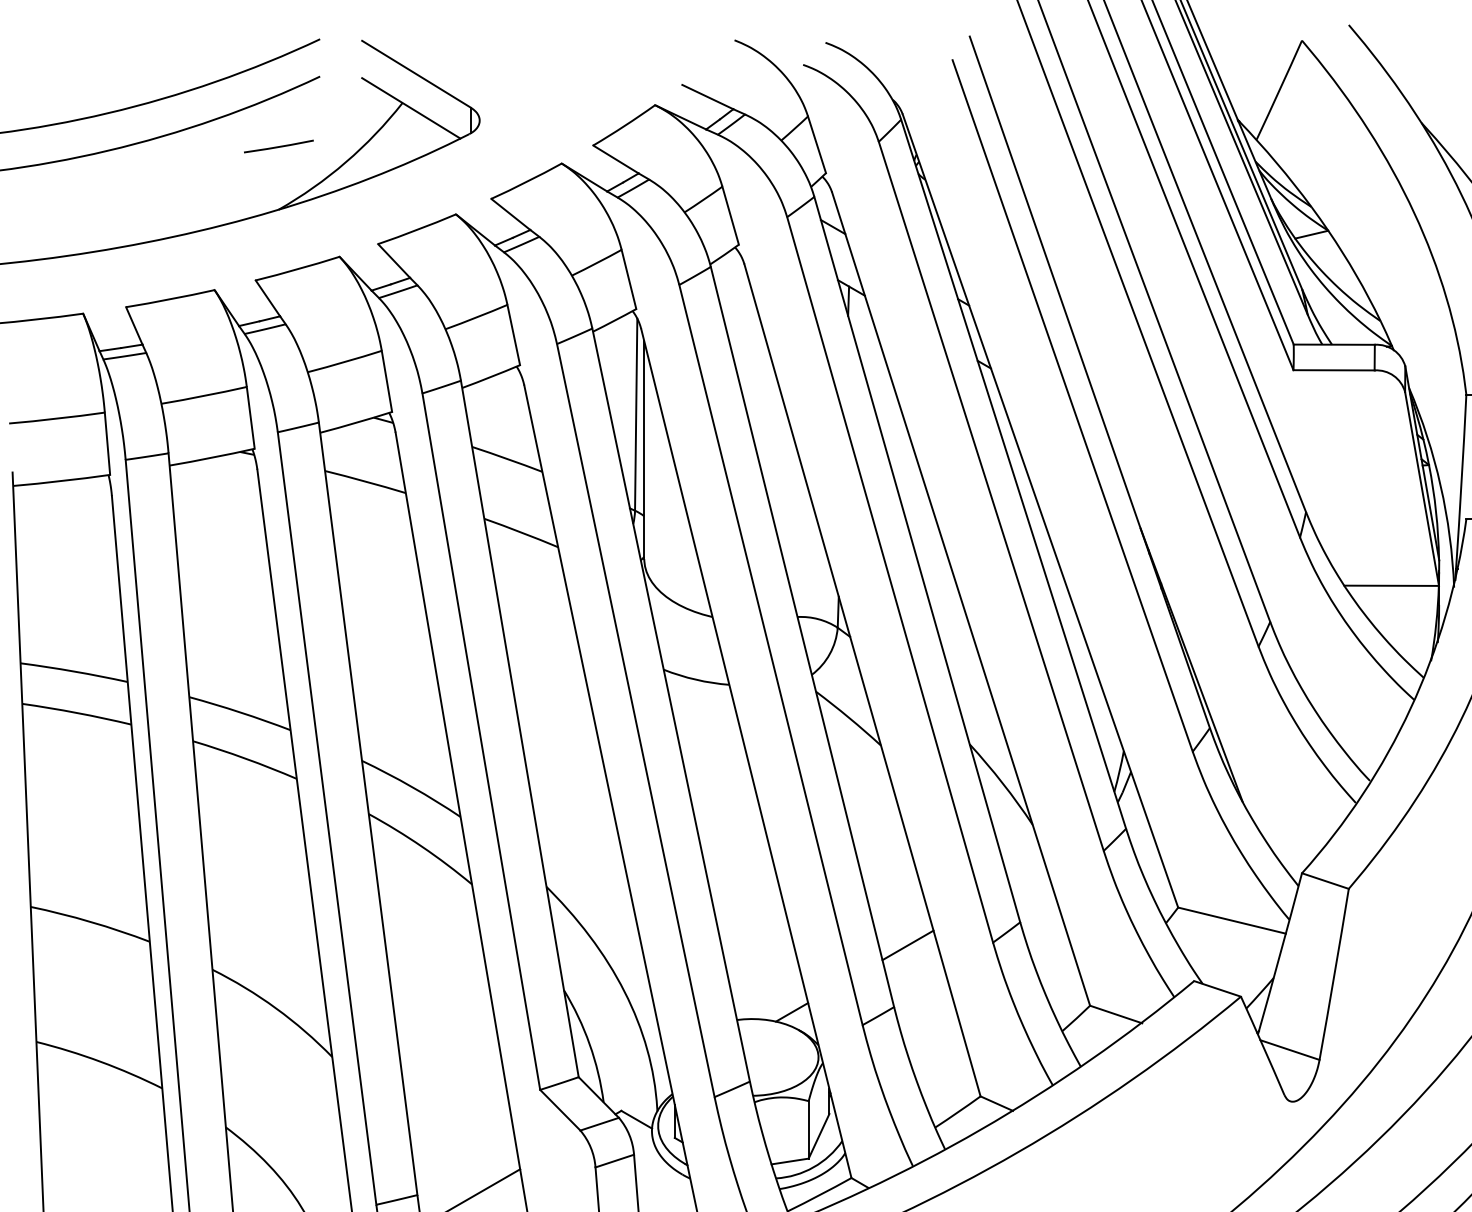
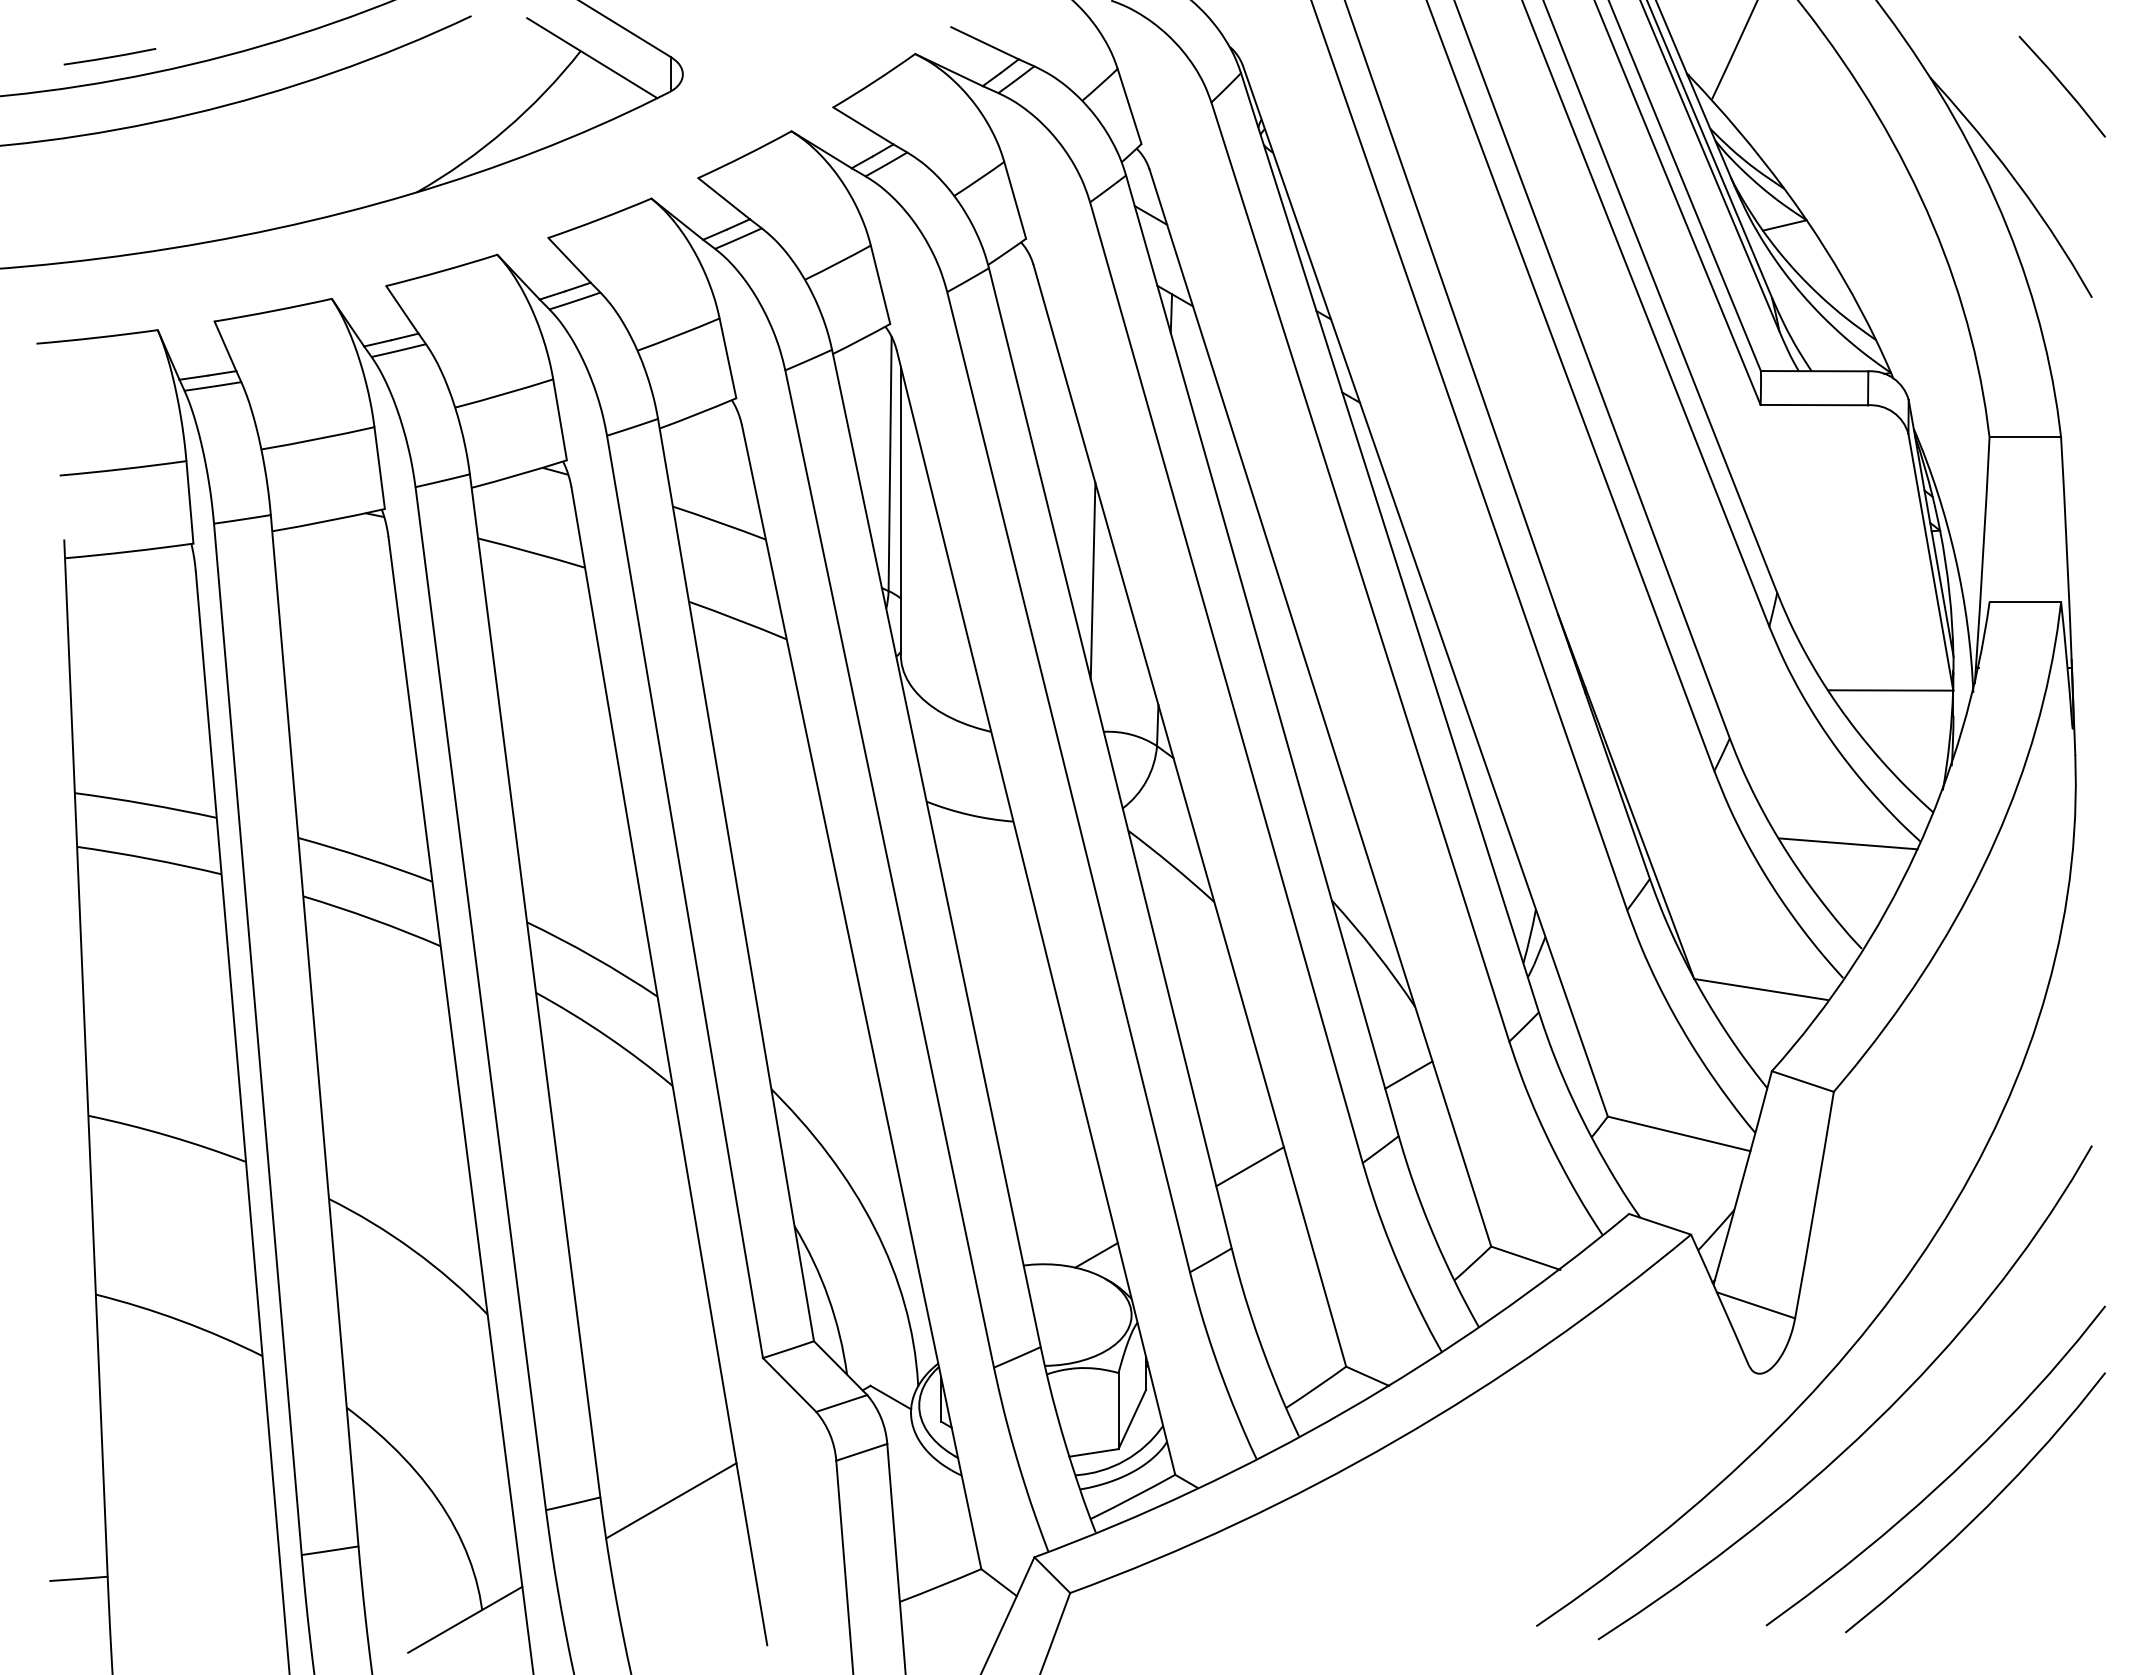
line: (278, 146) -> (109, 56), moved
line: (789, 502) -> (1092, 580), added
line: (1359, 701) -> (1847, 843), added
line: (1293, 811) -> (1760, 989), added
line: (1027, 875) -> (1408, 1074), added

